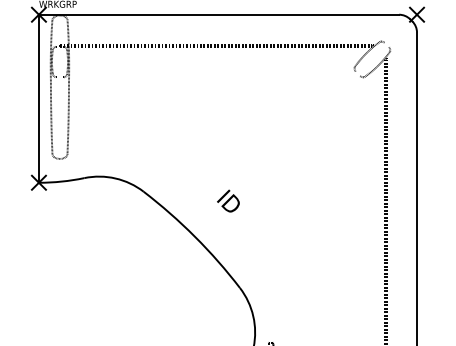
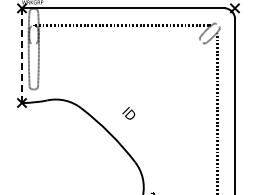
line: (39, 100) -> (22, 56), solid -> dashed

